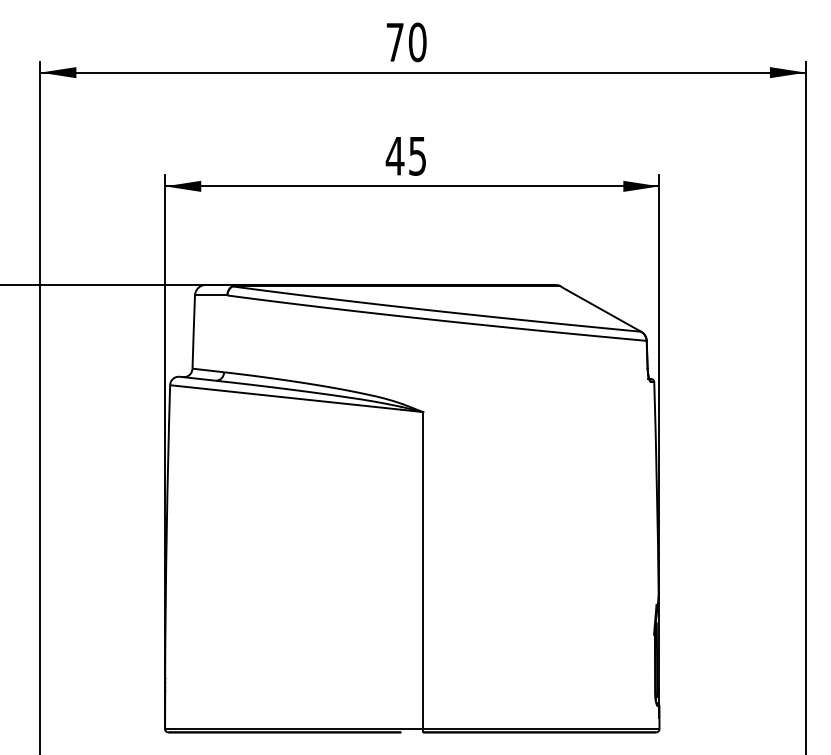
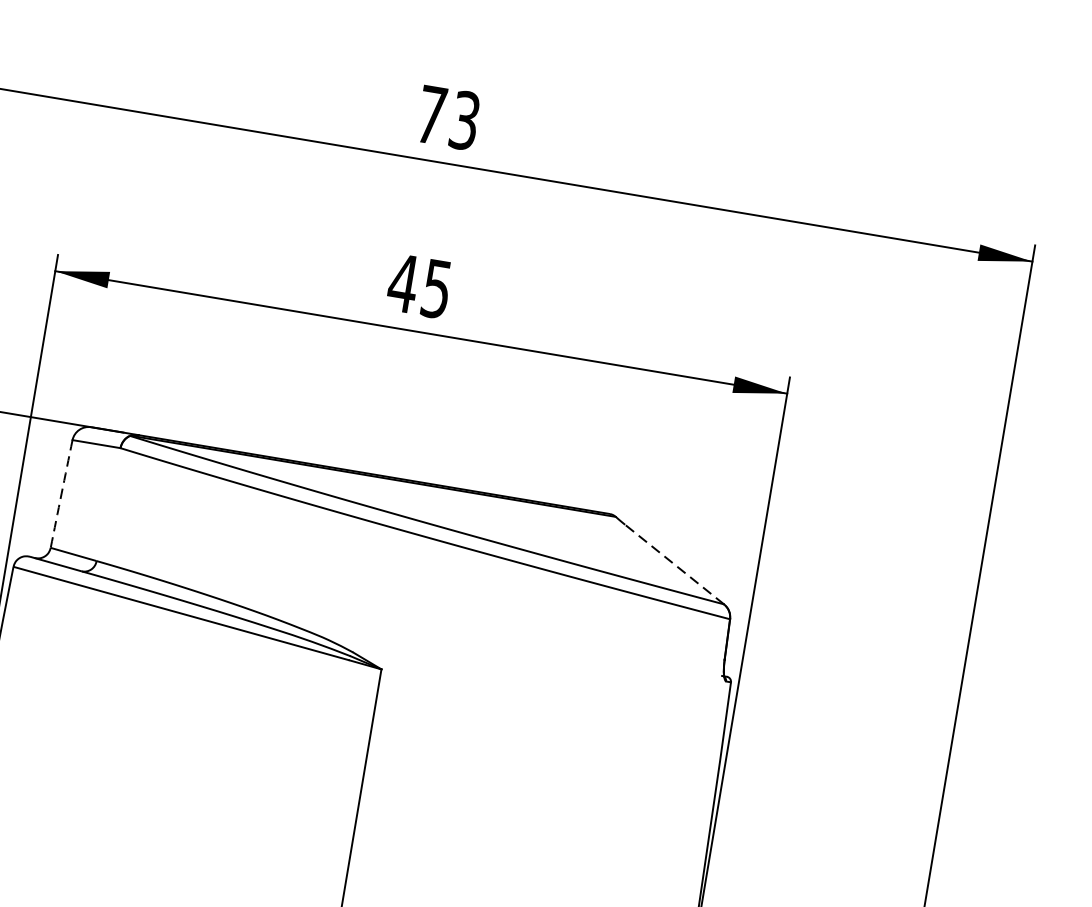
text: (417, 42) -> (464, 120), 70 -> 73
line: (603, 310) -> (673, 563), solid -> dashed
arc: (193, 332) -> (61, 494), solid -> dashed

